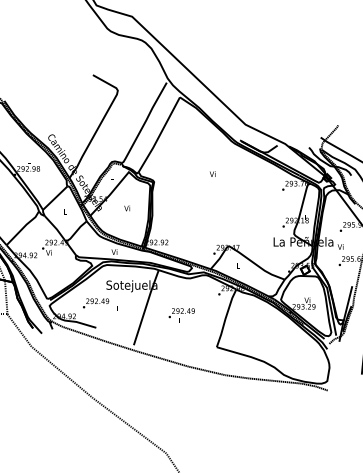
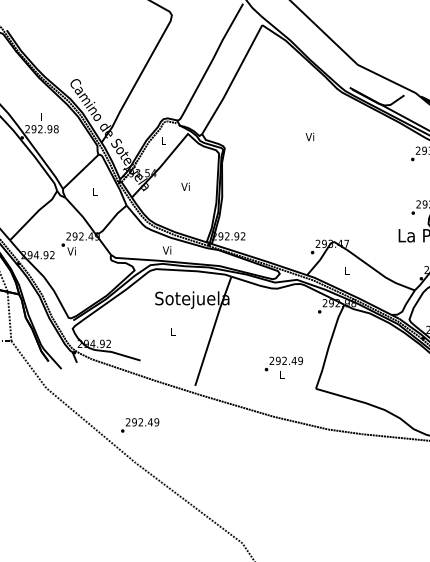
text: (96, 303) -> (140, 425), moved
text: (181, 315) -> (283, 367), moved

